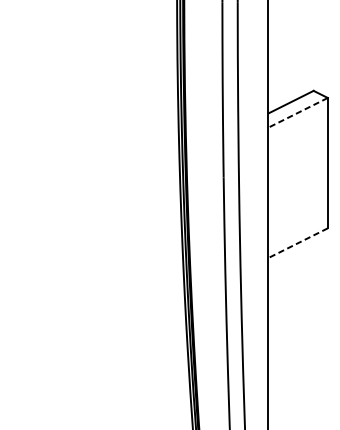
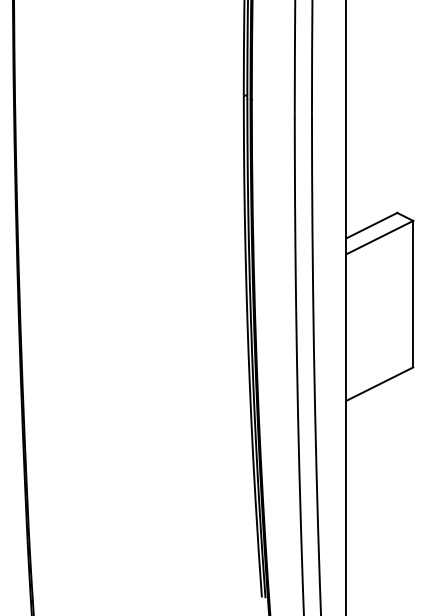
line: (297, 112) -> (379, 237), dashed -> solid
line: (297, 243) -> (379, 384), dashed -> solid

